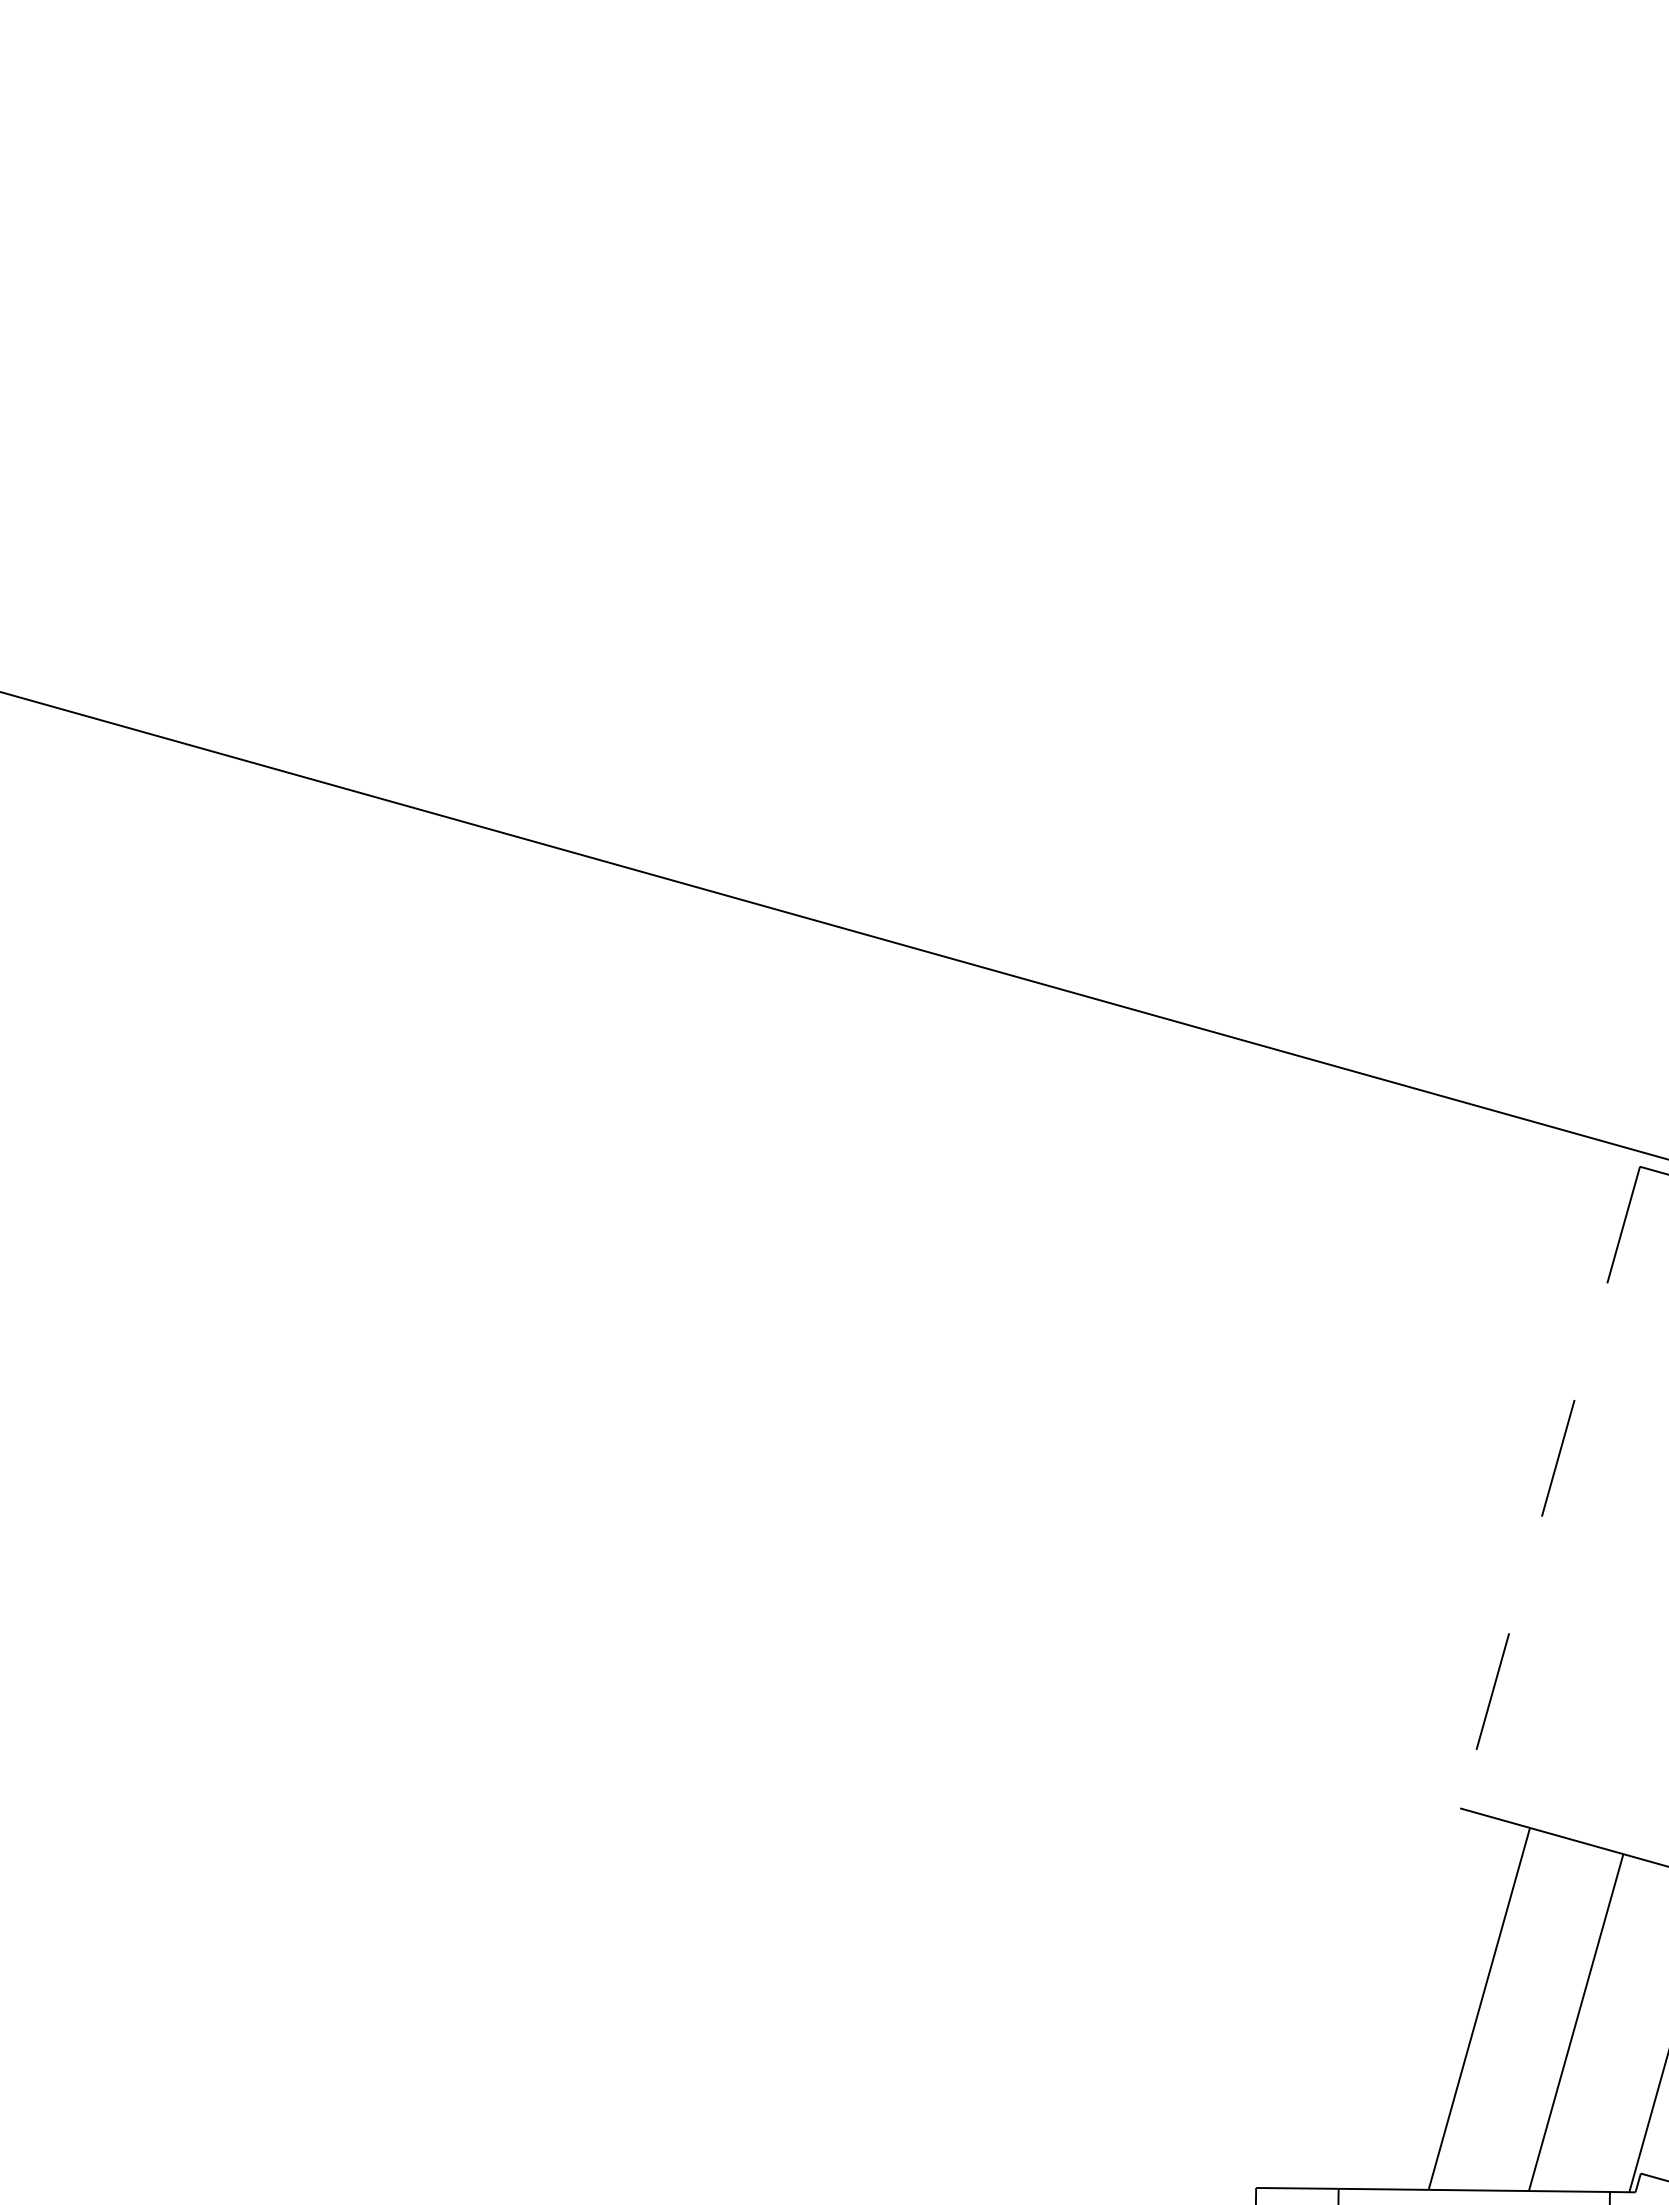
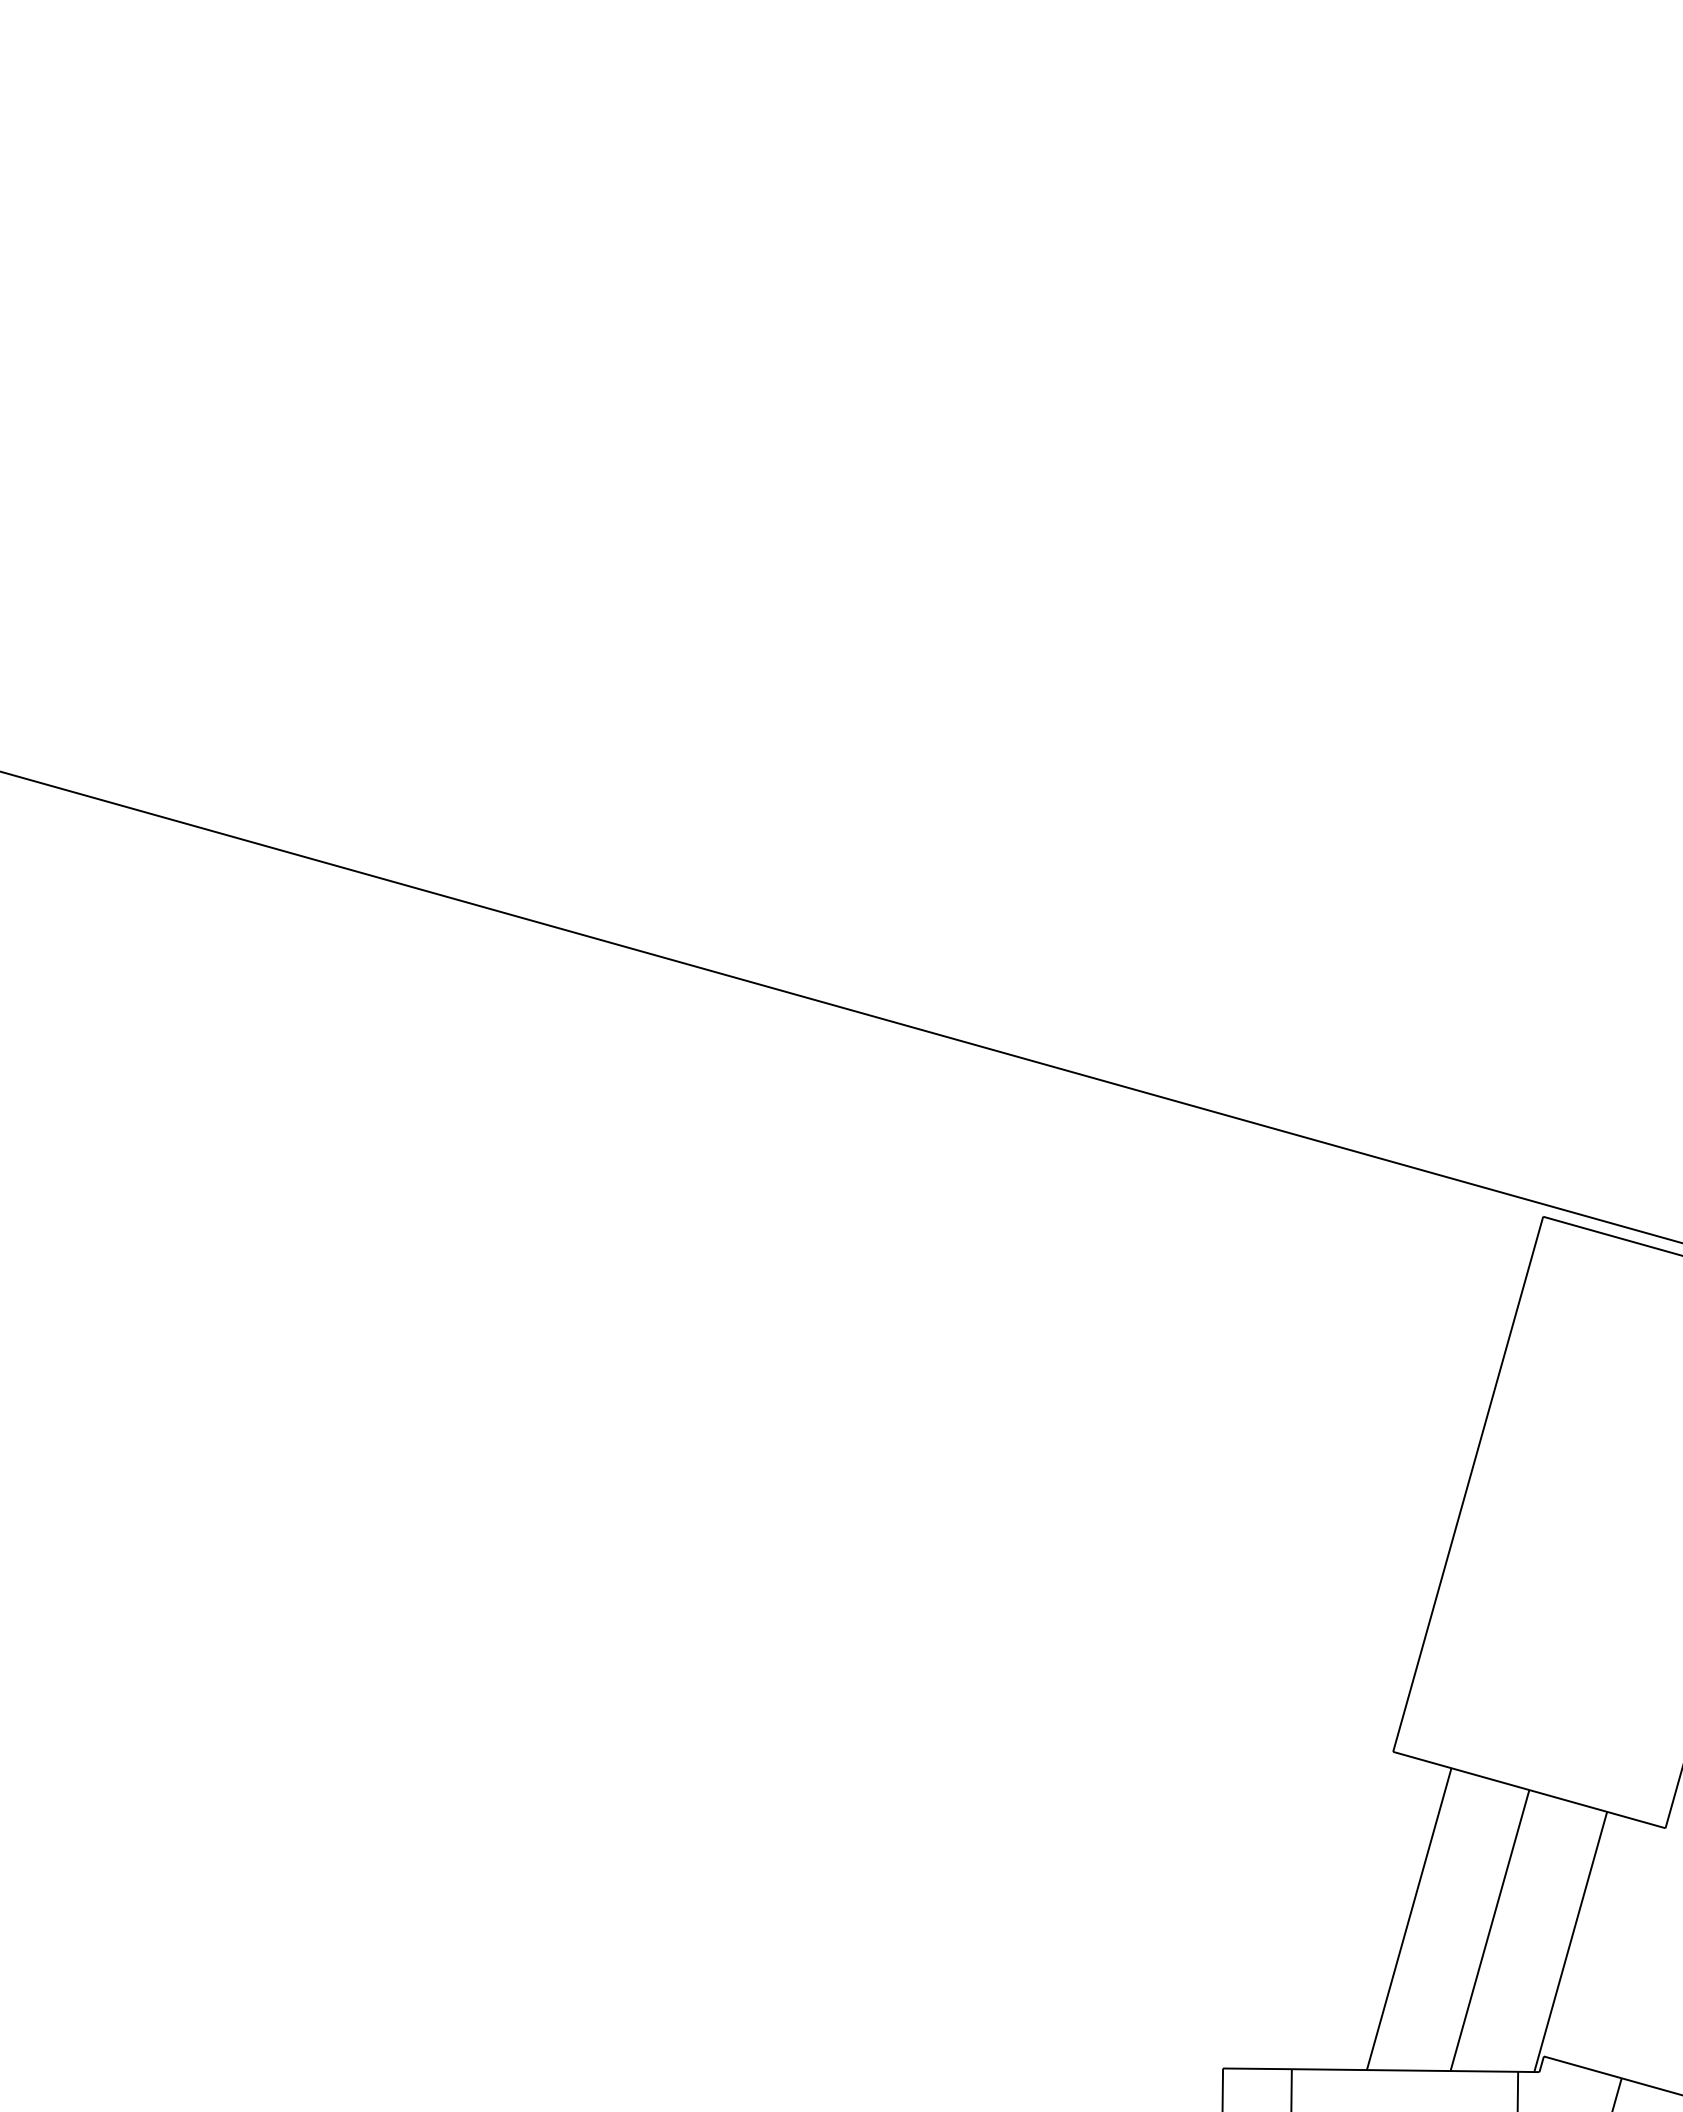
line: (1550, 1487) -> (1468, 1484), dashed -> solid

